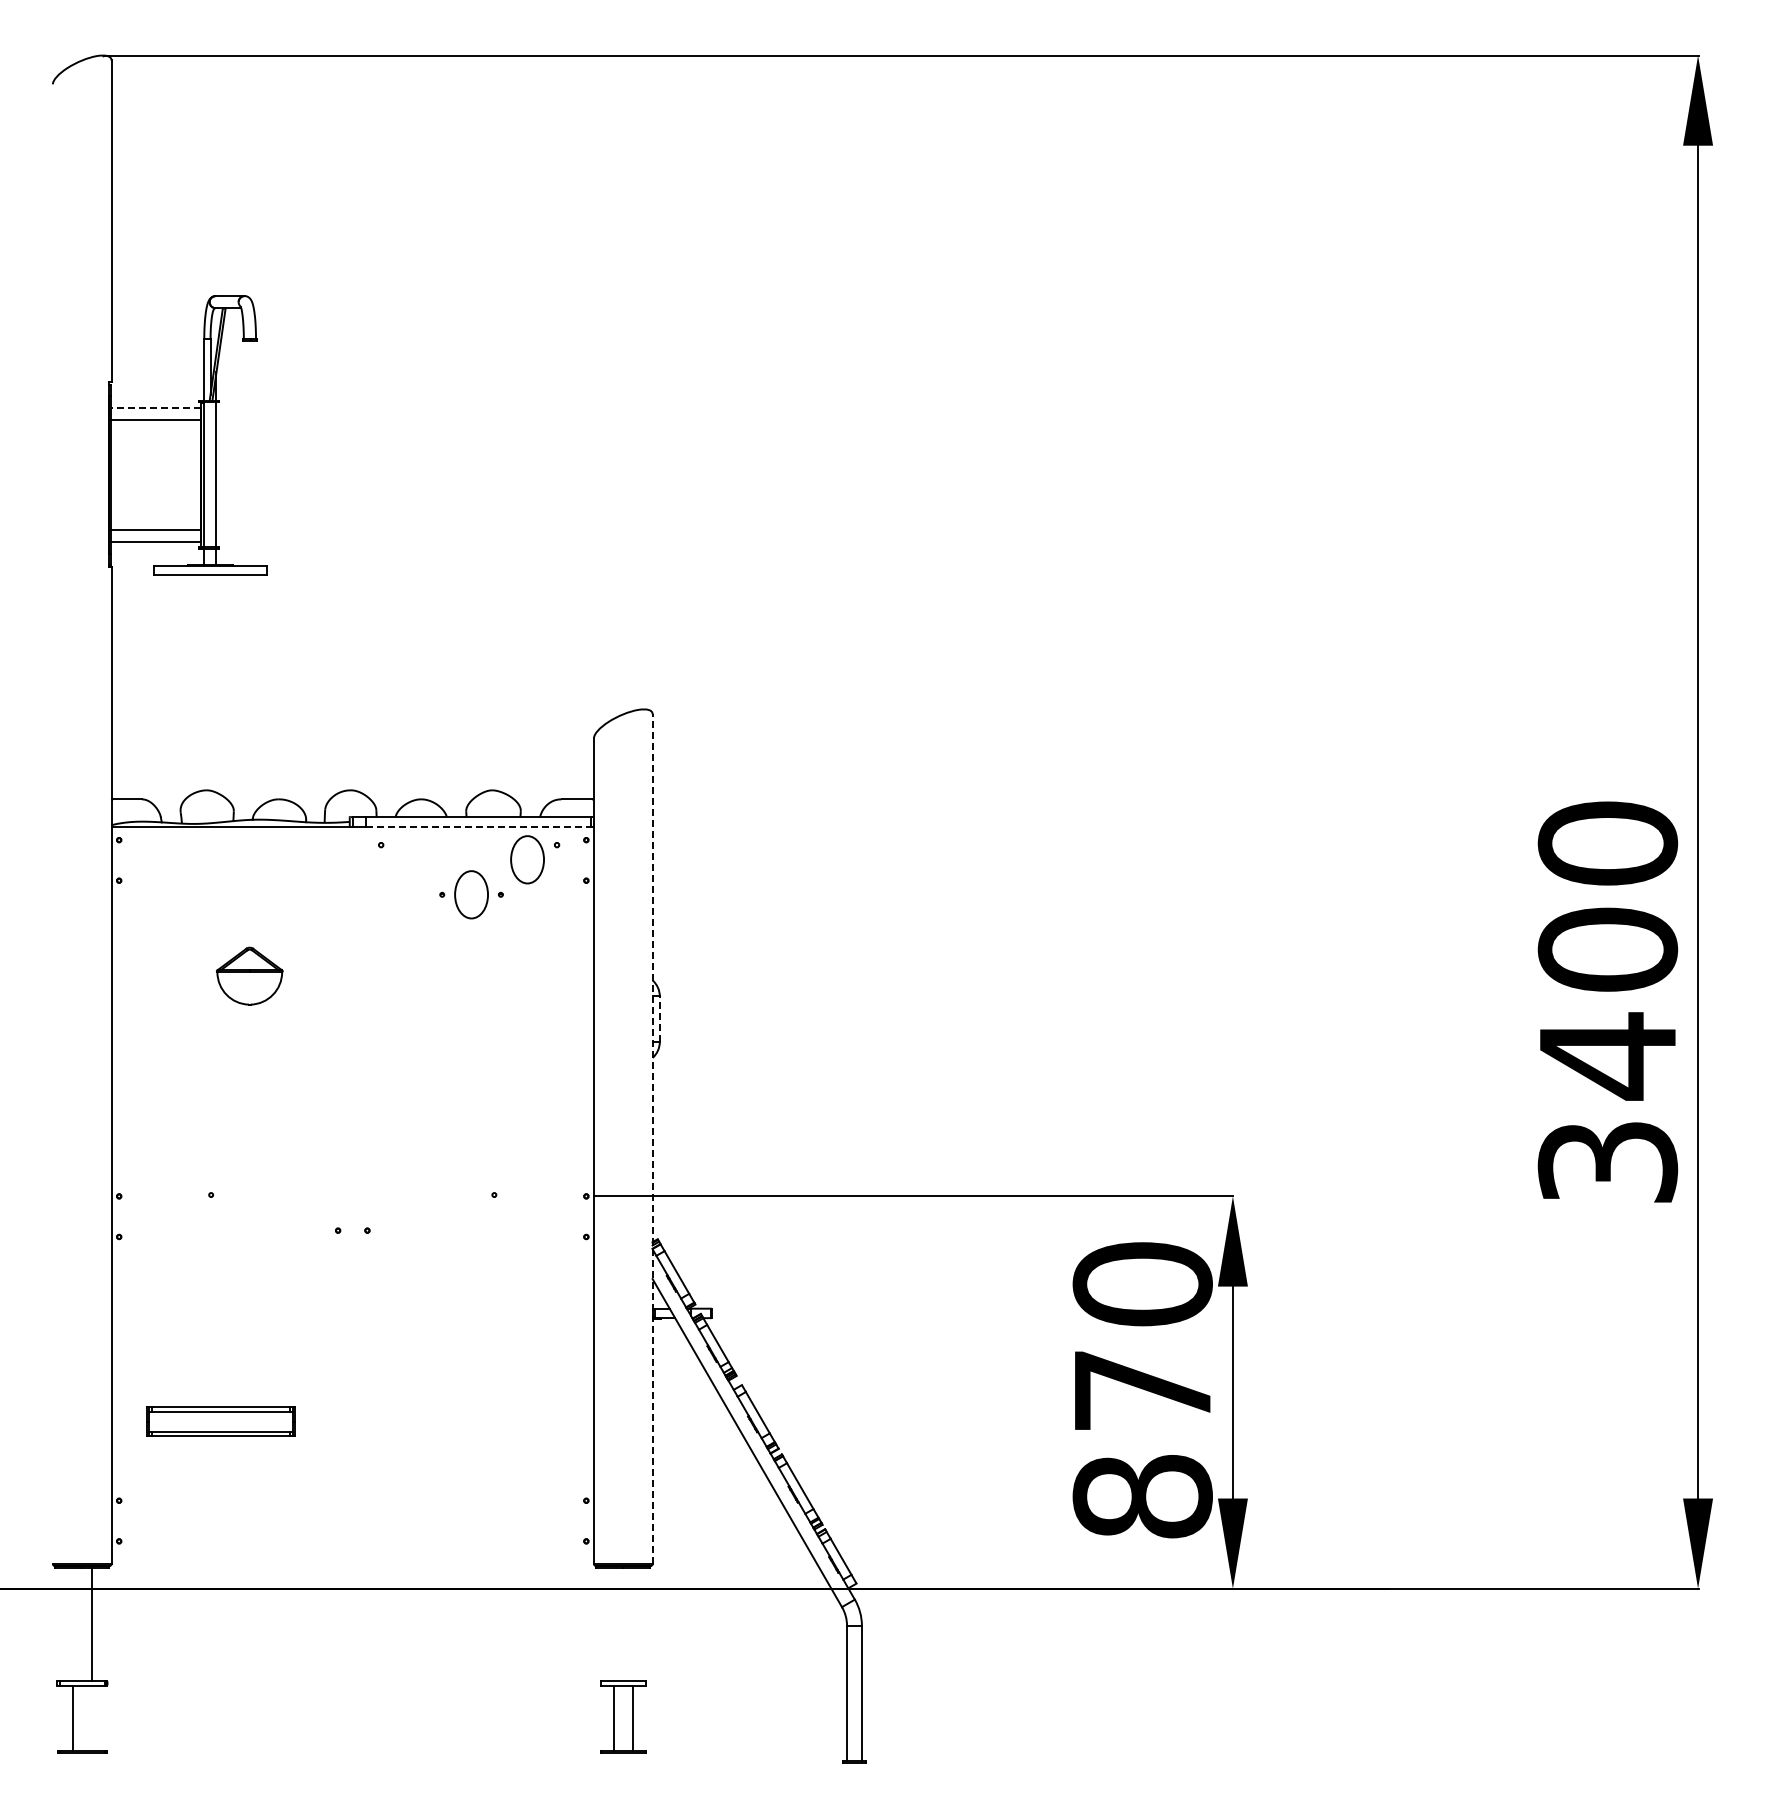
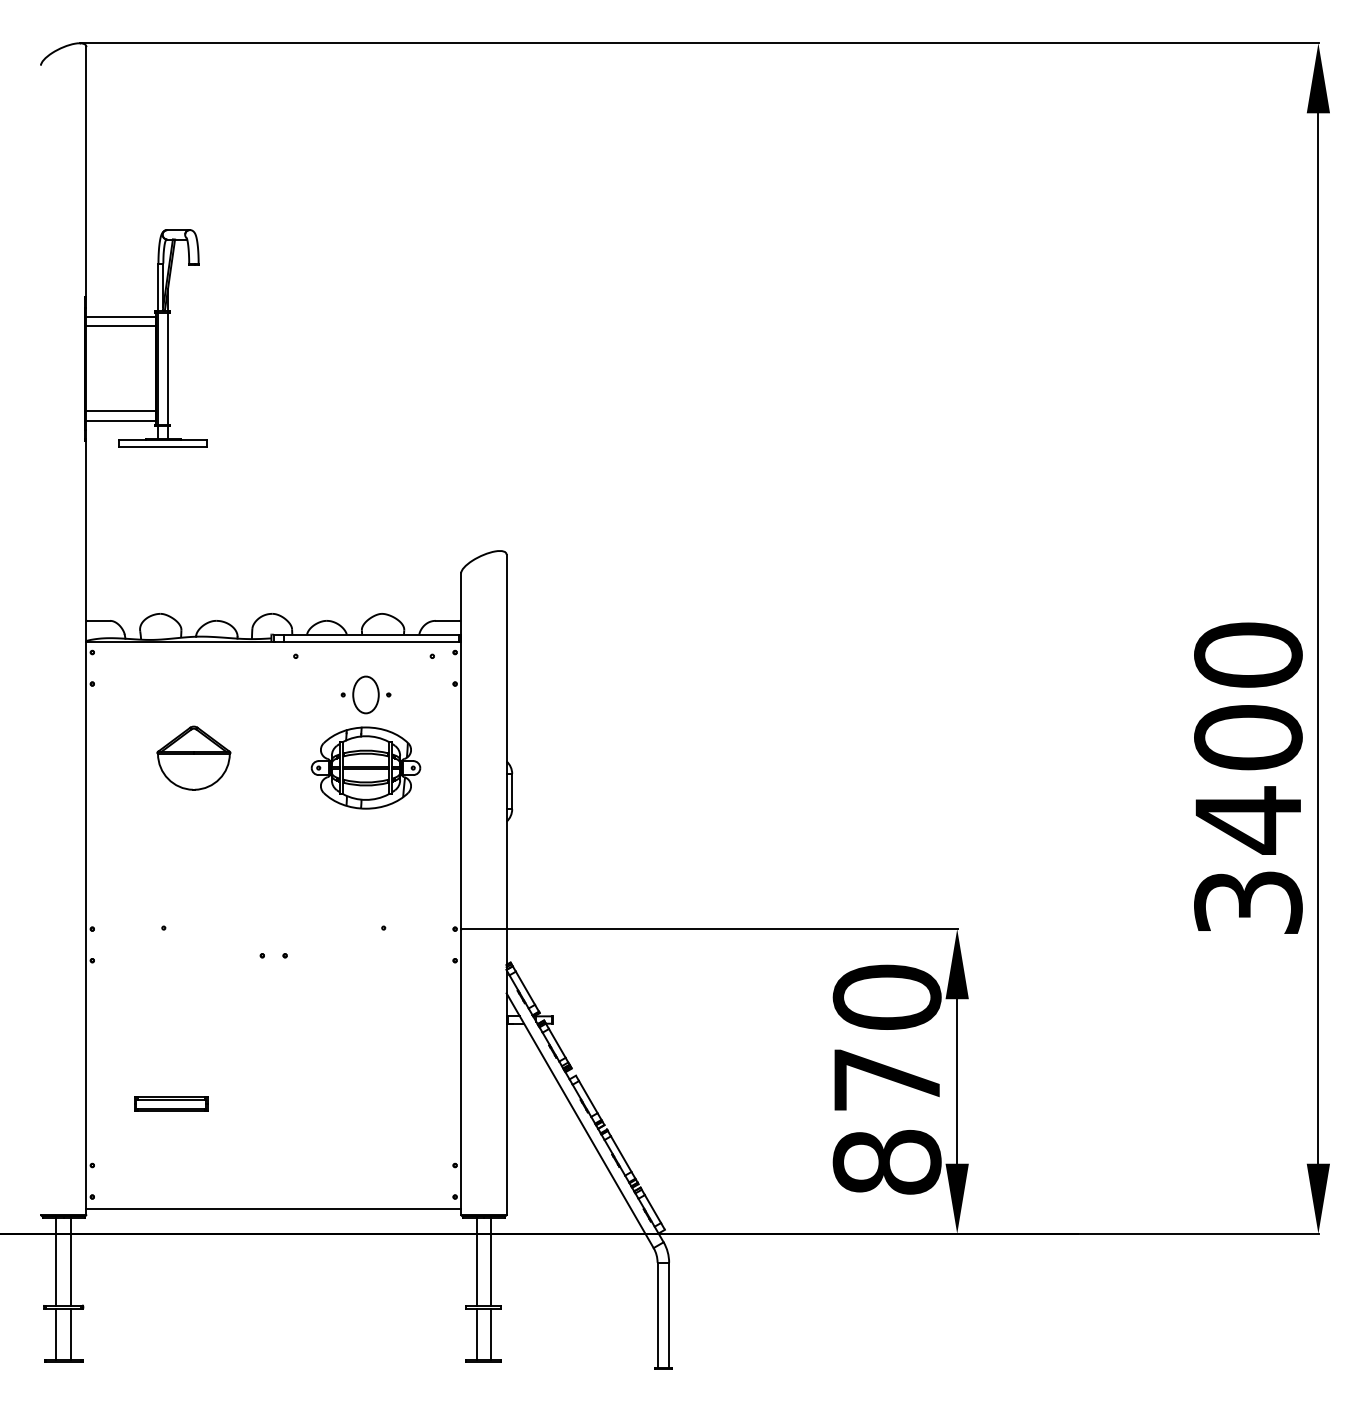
line: (155, 407) -> (120, 316), dashed -> solid
line: (478, 826) -> (371, 641), dashed -> solid
part: (527, 859) -> (409, 667), removed
part: (249, 975) -> (193, 757), size x1.43
part: (471, 988) -> (365, 767), added
line: (659, 1019) -> (511, 791), dashed -> solid
line: (652, 1139) -> (506, 884), dashed -> solid
part: (220, 1421) -> (171, 1103), size x0.62
line: (352, 1557) -> (273, 1209), added
line: (72, 1624) -> (56, 1261), added
line: (613, 1624) -> (476, 1261), added
line: (632, 1624) -> (490, 1261), added
line: (91, 1718) -> (70, 1334), added

